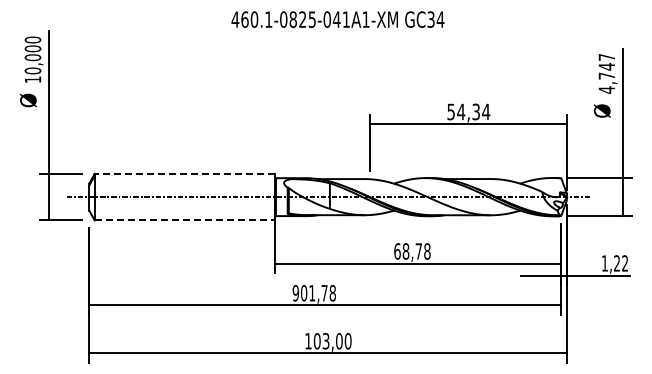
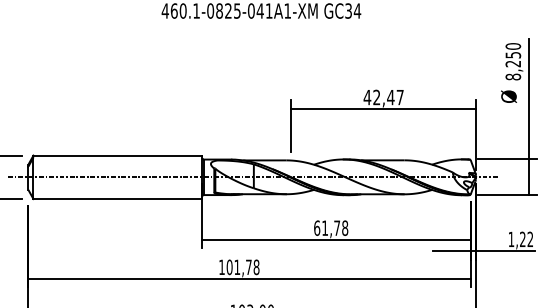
text: (606, 73) -> (512, 61), 4,747 -> 8,250
text: (468, 111) -> (383, 97), 54,34 -> 42,47
line: (184, 173) -> (117, 155), dashed -> solid
line: (185, 220) -> (118, 199), dashed -> solid
text: (405, 251) -> (324, 228), 68,78 -> 61,78
text: (295, 292) -> (221, 266), 901,78 -> 101,78

